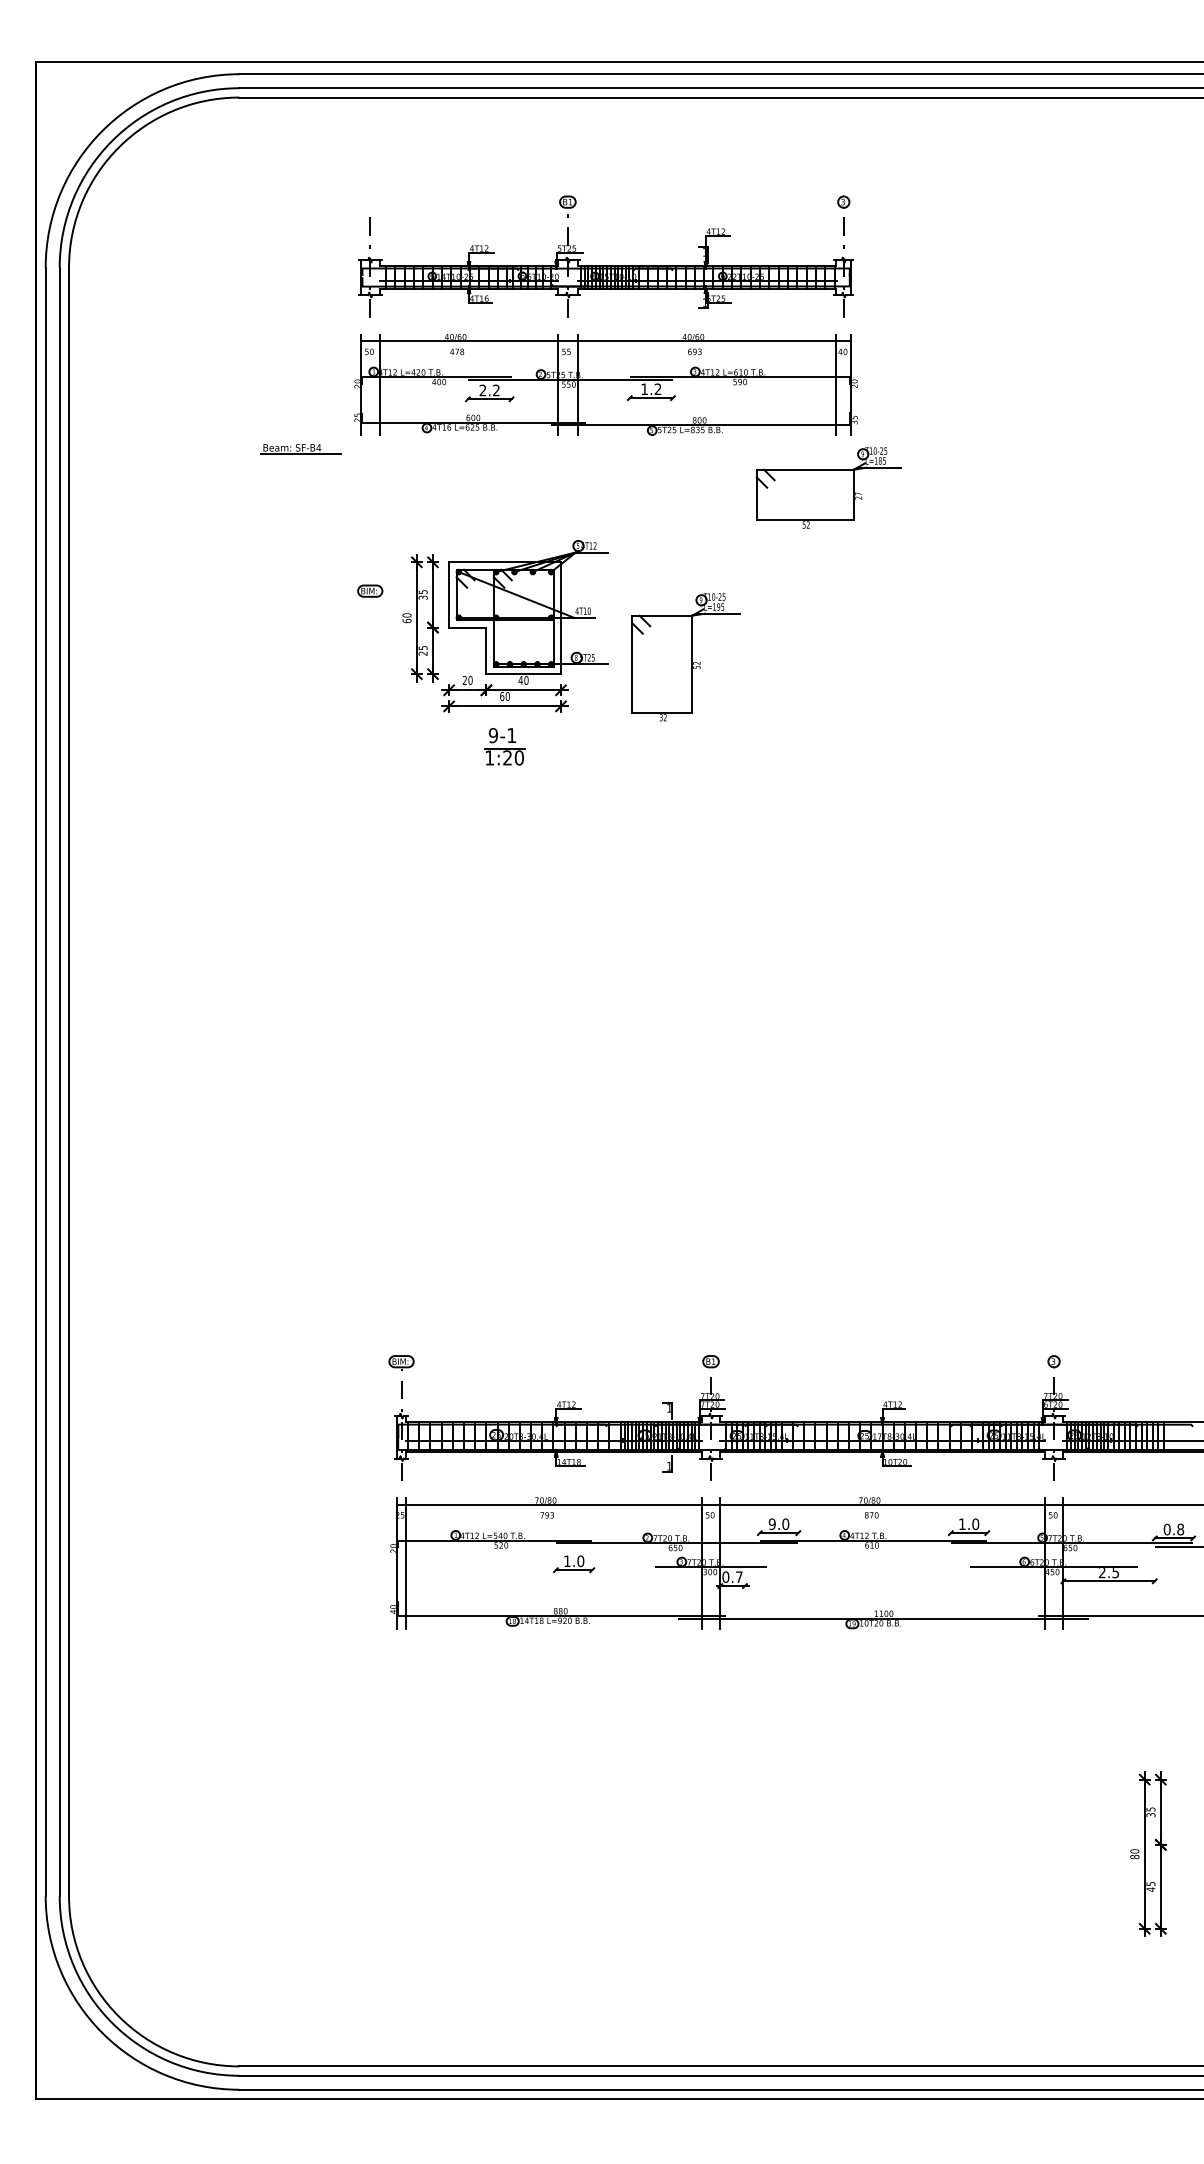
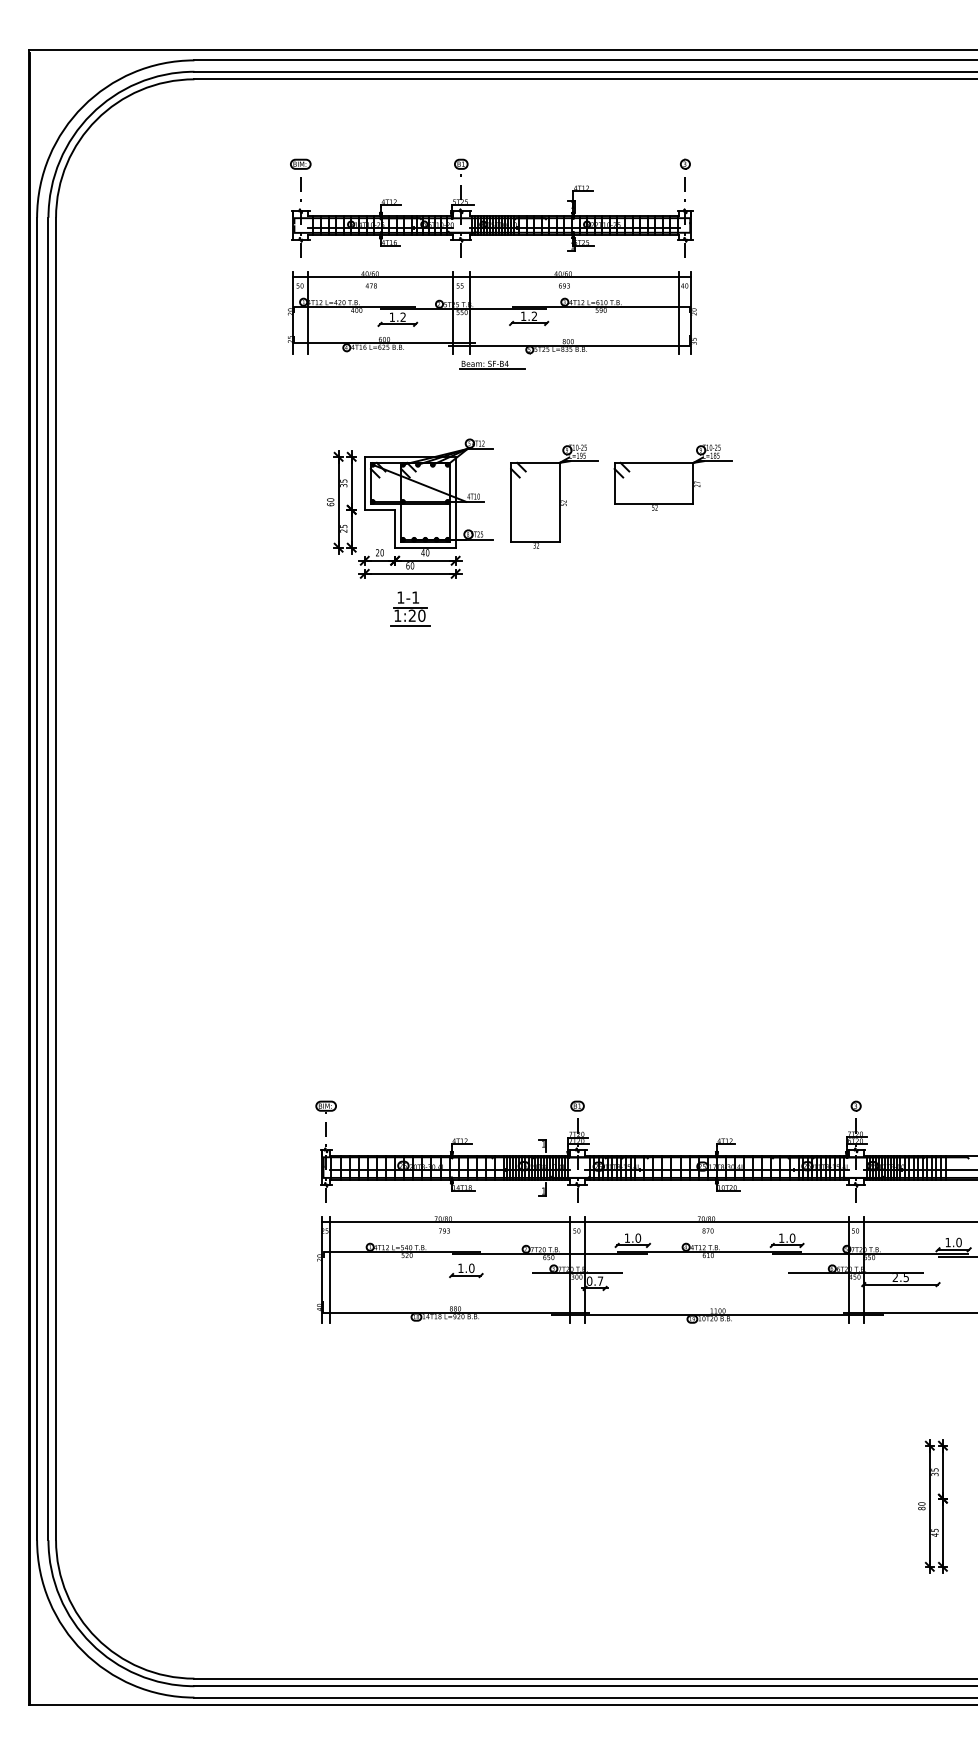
text: (482, 389) -> (391, 316), 2.2 -> 1.2
part: (300, 449) -> (491, 365), moved
part: (828, 487) -> (672, 477), moved
part: (370, 590) -> (300, 163), moved
part: (685, 657) -> (554, 496), moved
text: (492, 735) -> (400, 597), 9-1 -> 1-1
line: (504, 771) -> (409, 626), added
text: (771, 1524) -> (626, 1238), 9.0 -> 1.0
text: (1173, 1529) -> (953, 1242), 0.8 -> 1.0

